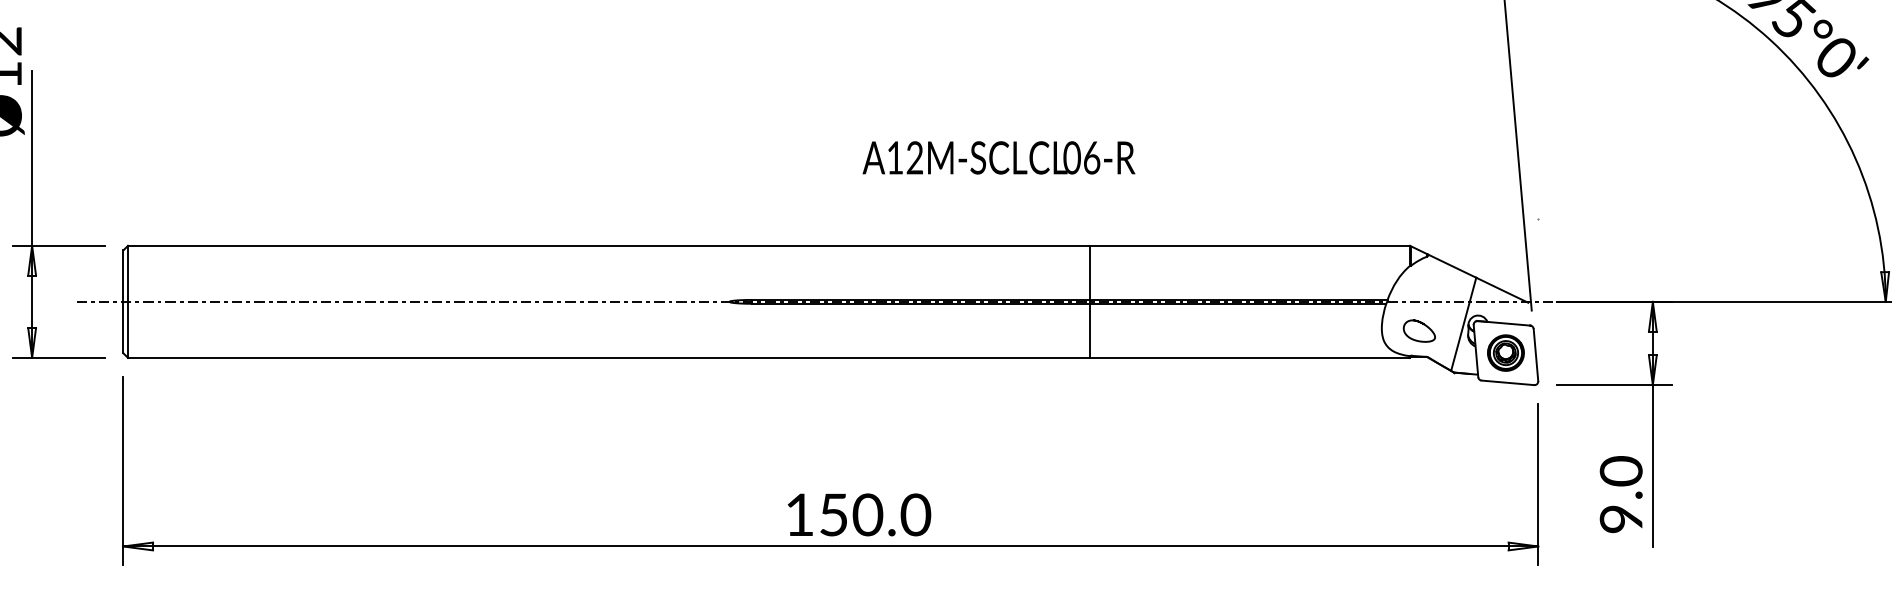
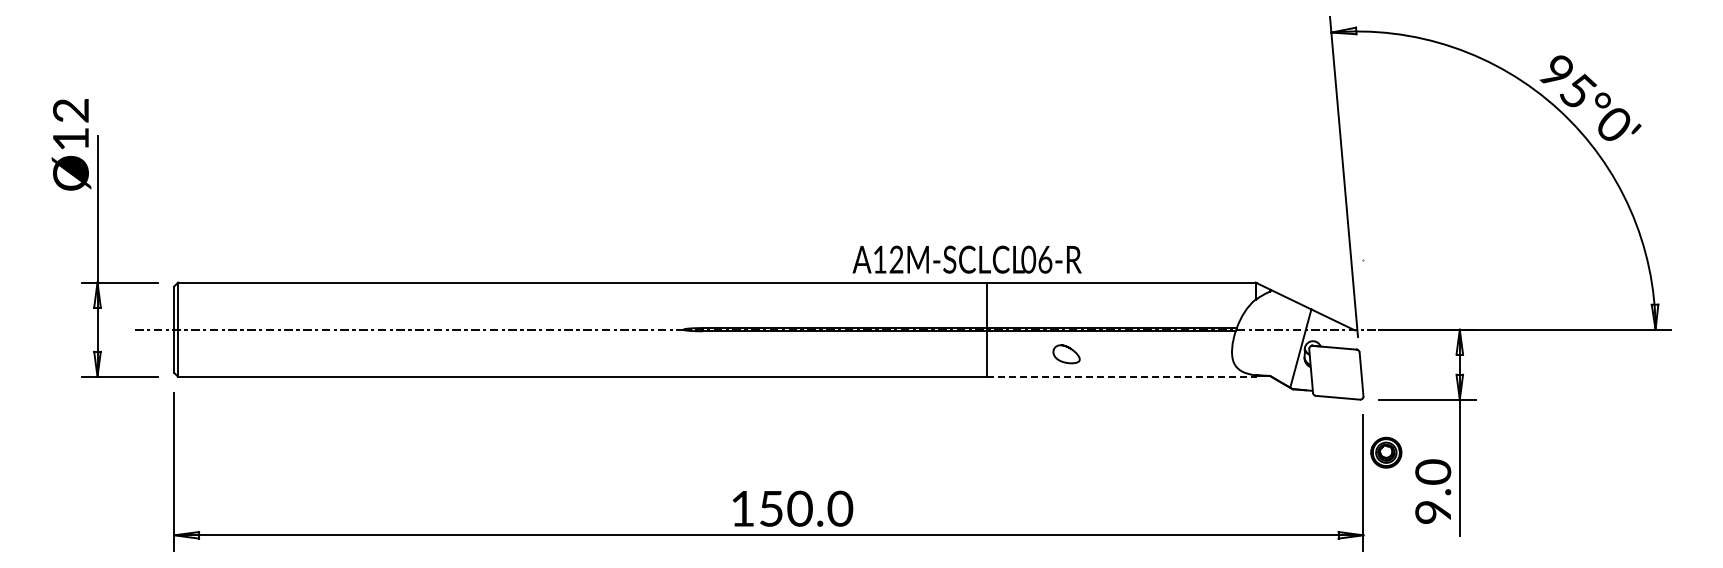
text: (998, 157) -> (966, 259), moved
part: (1419, 331) -> (1066, 354), moved
part: (1506, 352) -> (1386, 452), moved
line: (1250, 357) -> (1121, 376), solid -> dashed

